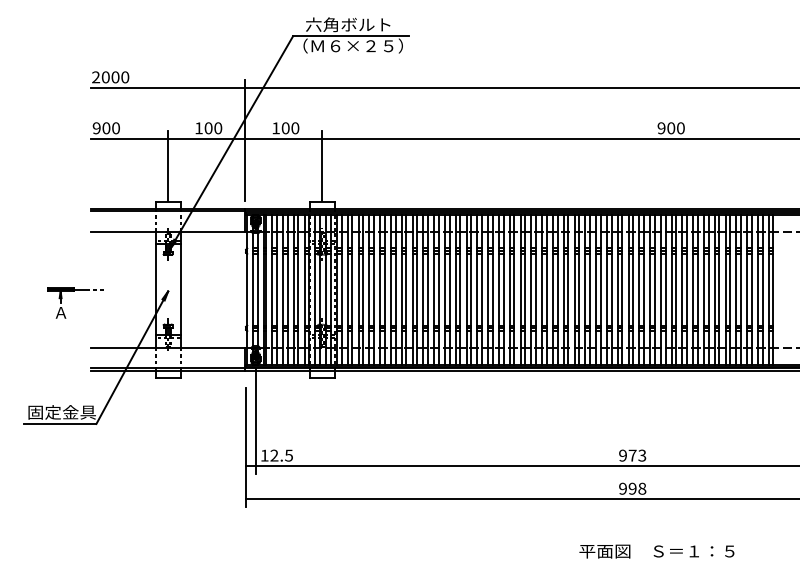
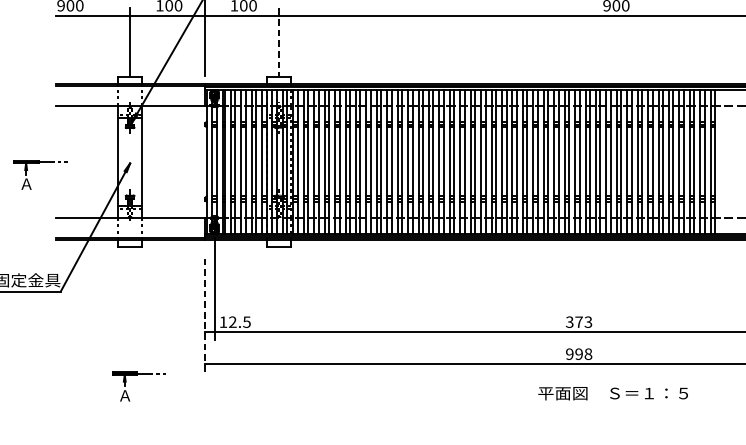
line: (322, 166) -> (279, 42), solid -> dashed
line: (246, 447) -> (205, 314), solid -> dashed
text: (622, 455) -> (569, 322), 973 -> 373
part: (176, 510) -> (138, 375), added
text: (656, 551) -> (612, 393), moved

